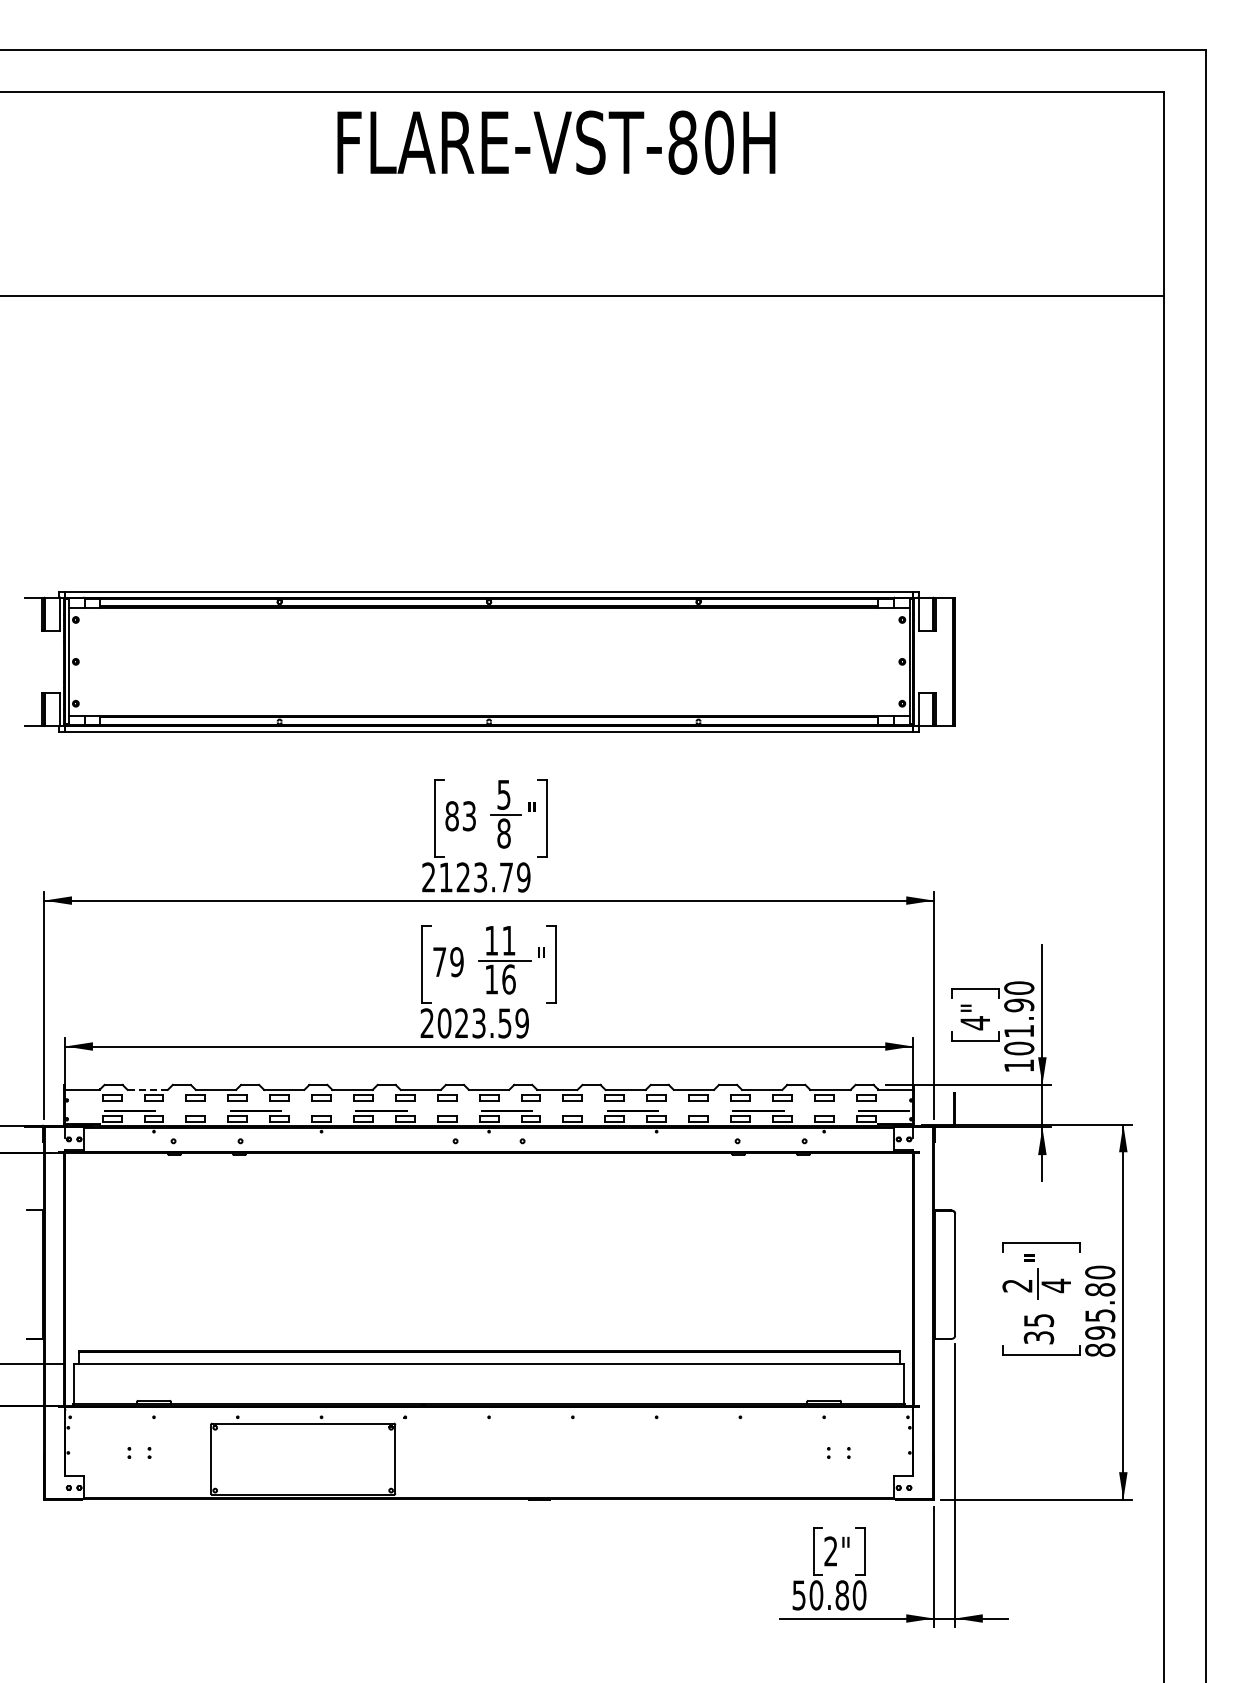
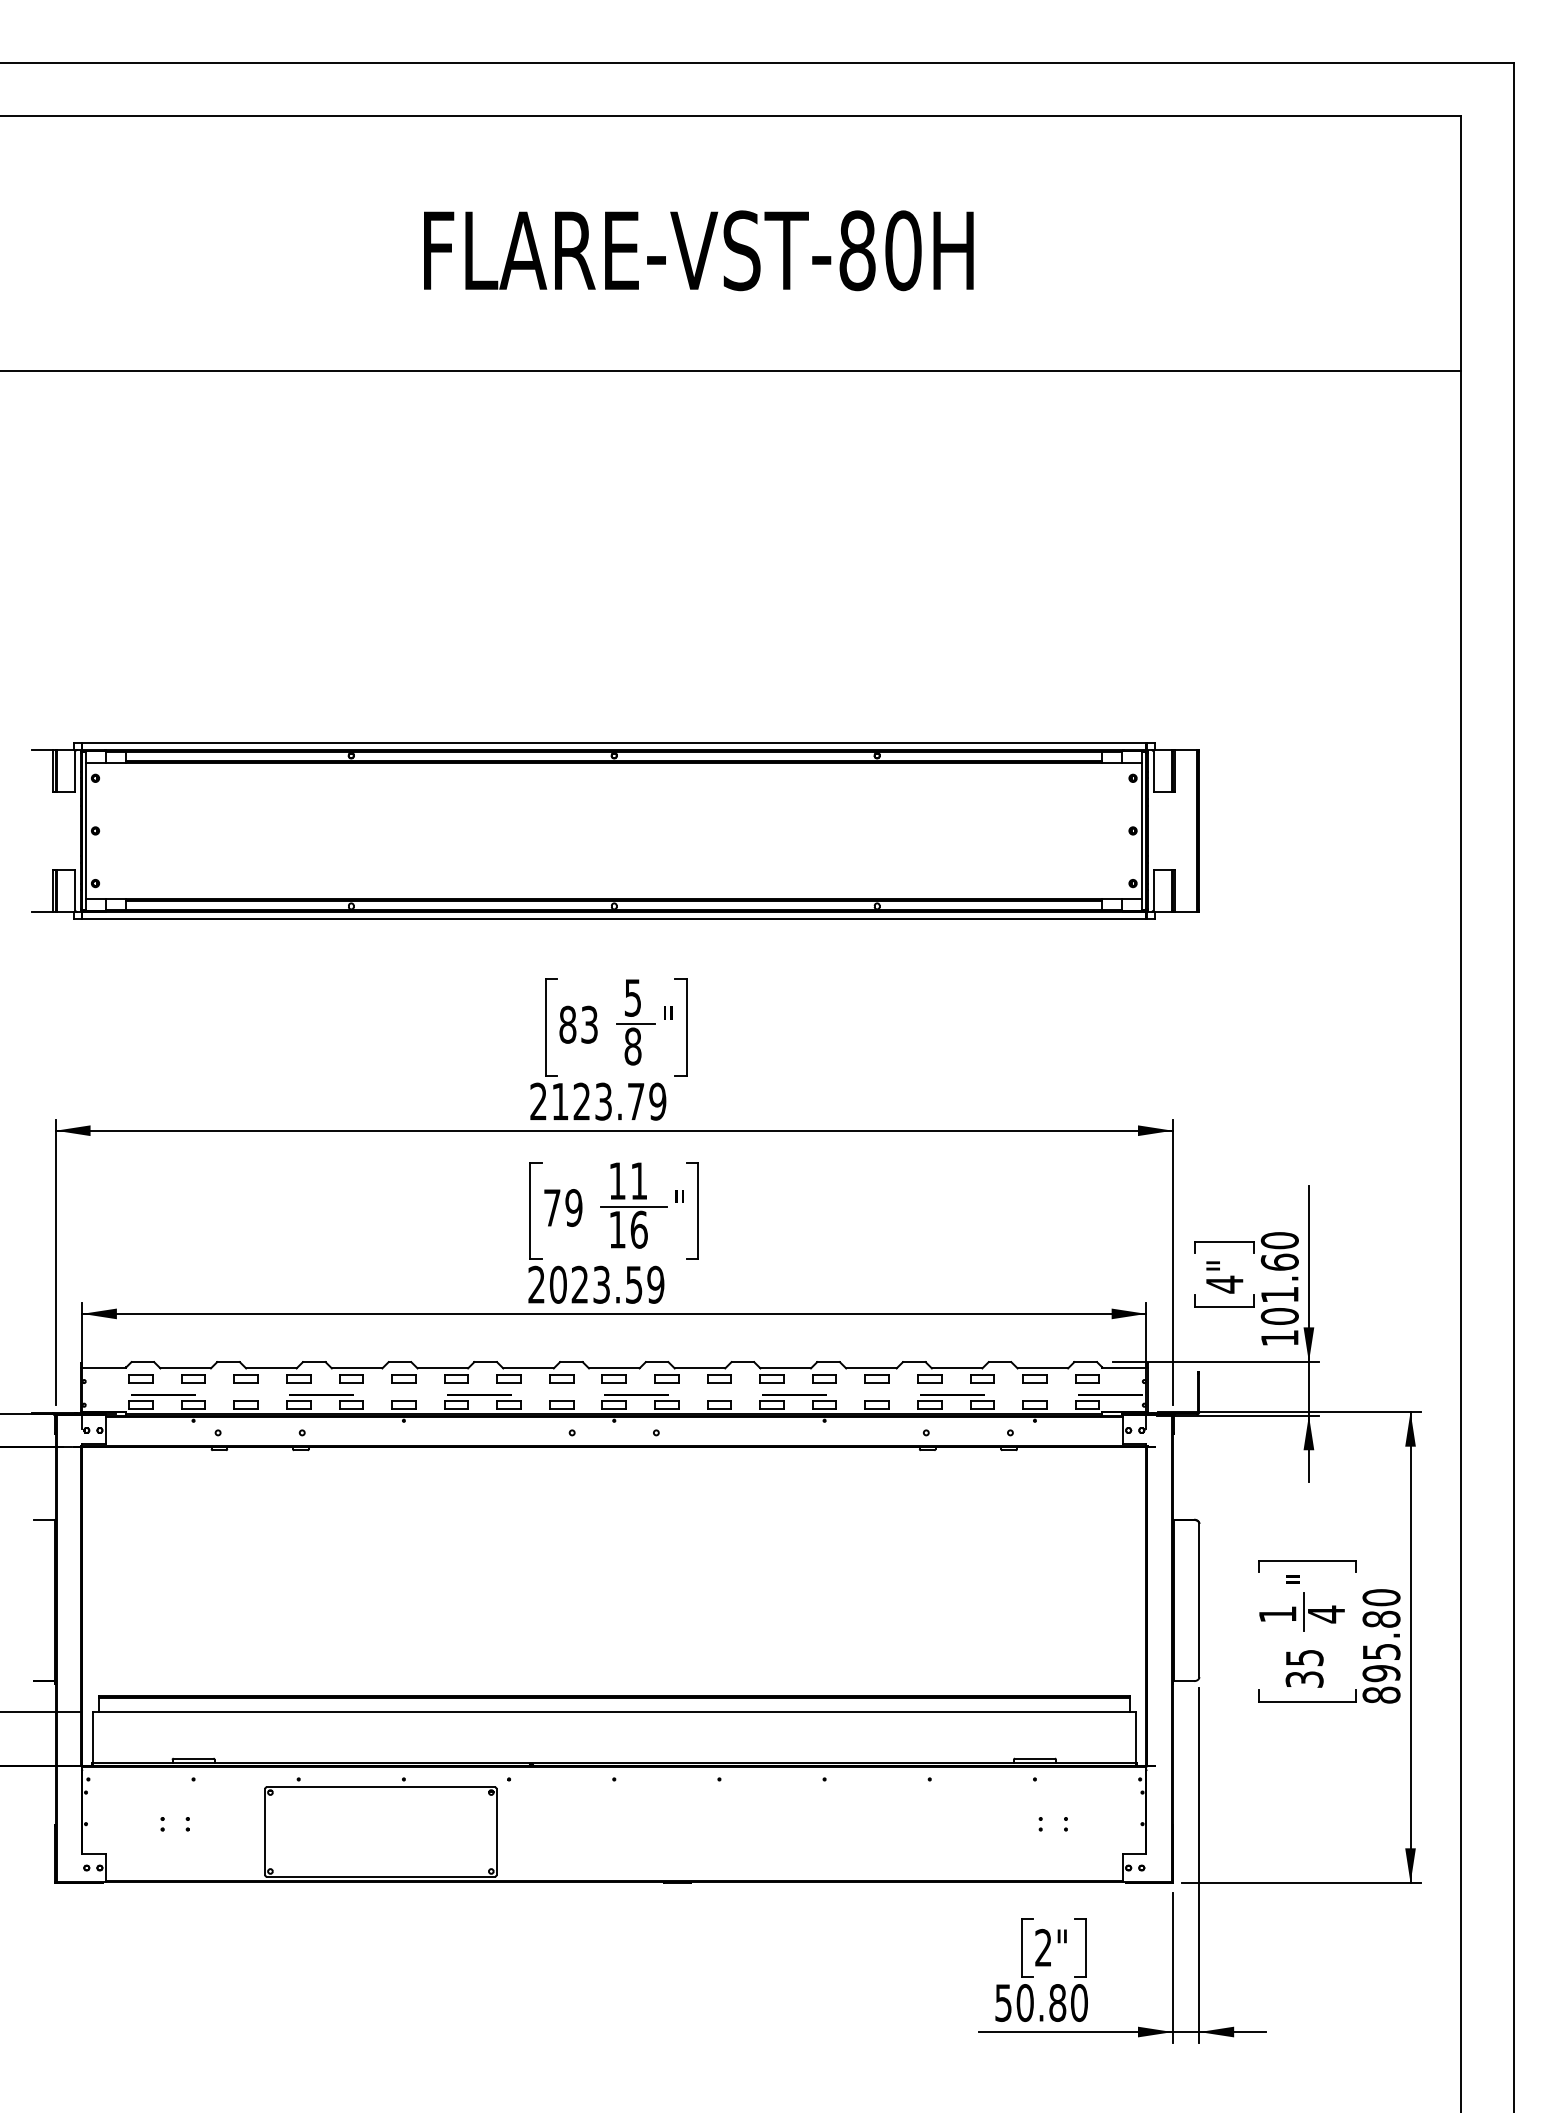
text: (556, 142) -> (698, 250), moved
text: (1019, 1005) -> (1280, 1262), 101.90 -> 101.60
line: (147, 1089) -> (185, 1367), dashed -> solid
text: (1017, 1285) -> (1277, 1613), 2 -> 1

